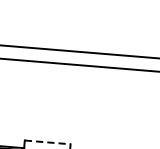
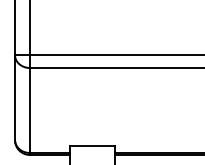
line: (48, 142) -> (93, 145), dashed -> solid

